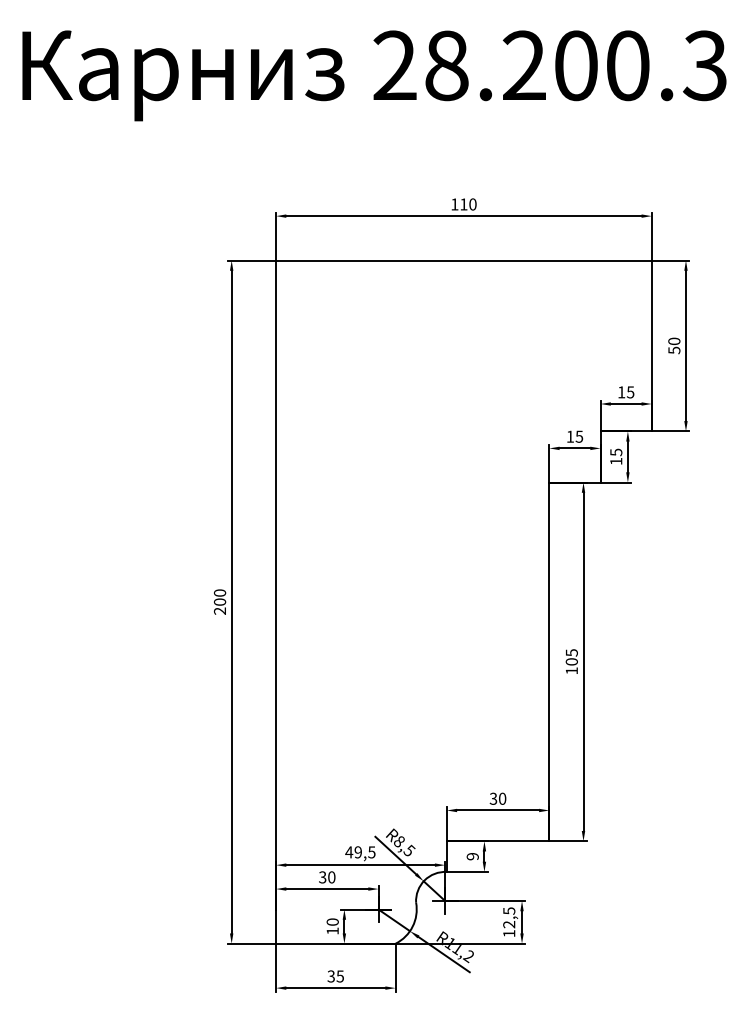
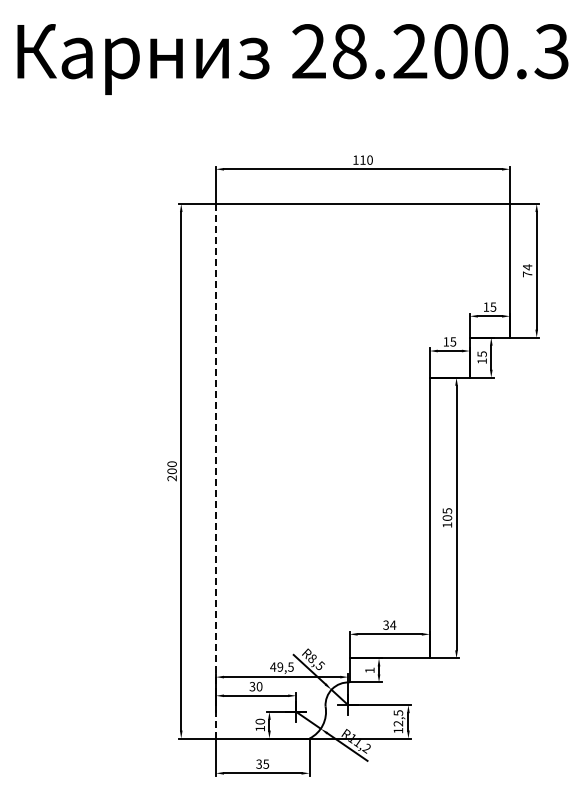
text: (674, 345) -> (527, 270), 50 -> 74
line: (275, 602) -> (215, 471), solid -> dashed
text: (502, 797) -> (393, 624), 30 -> 34
text: (472, 856) -> (369, 670), 9 -> 1

